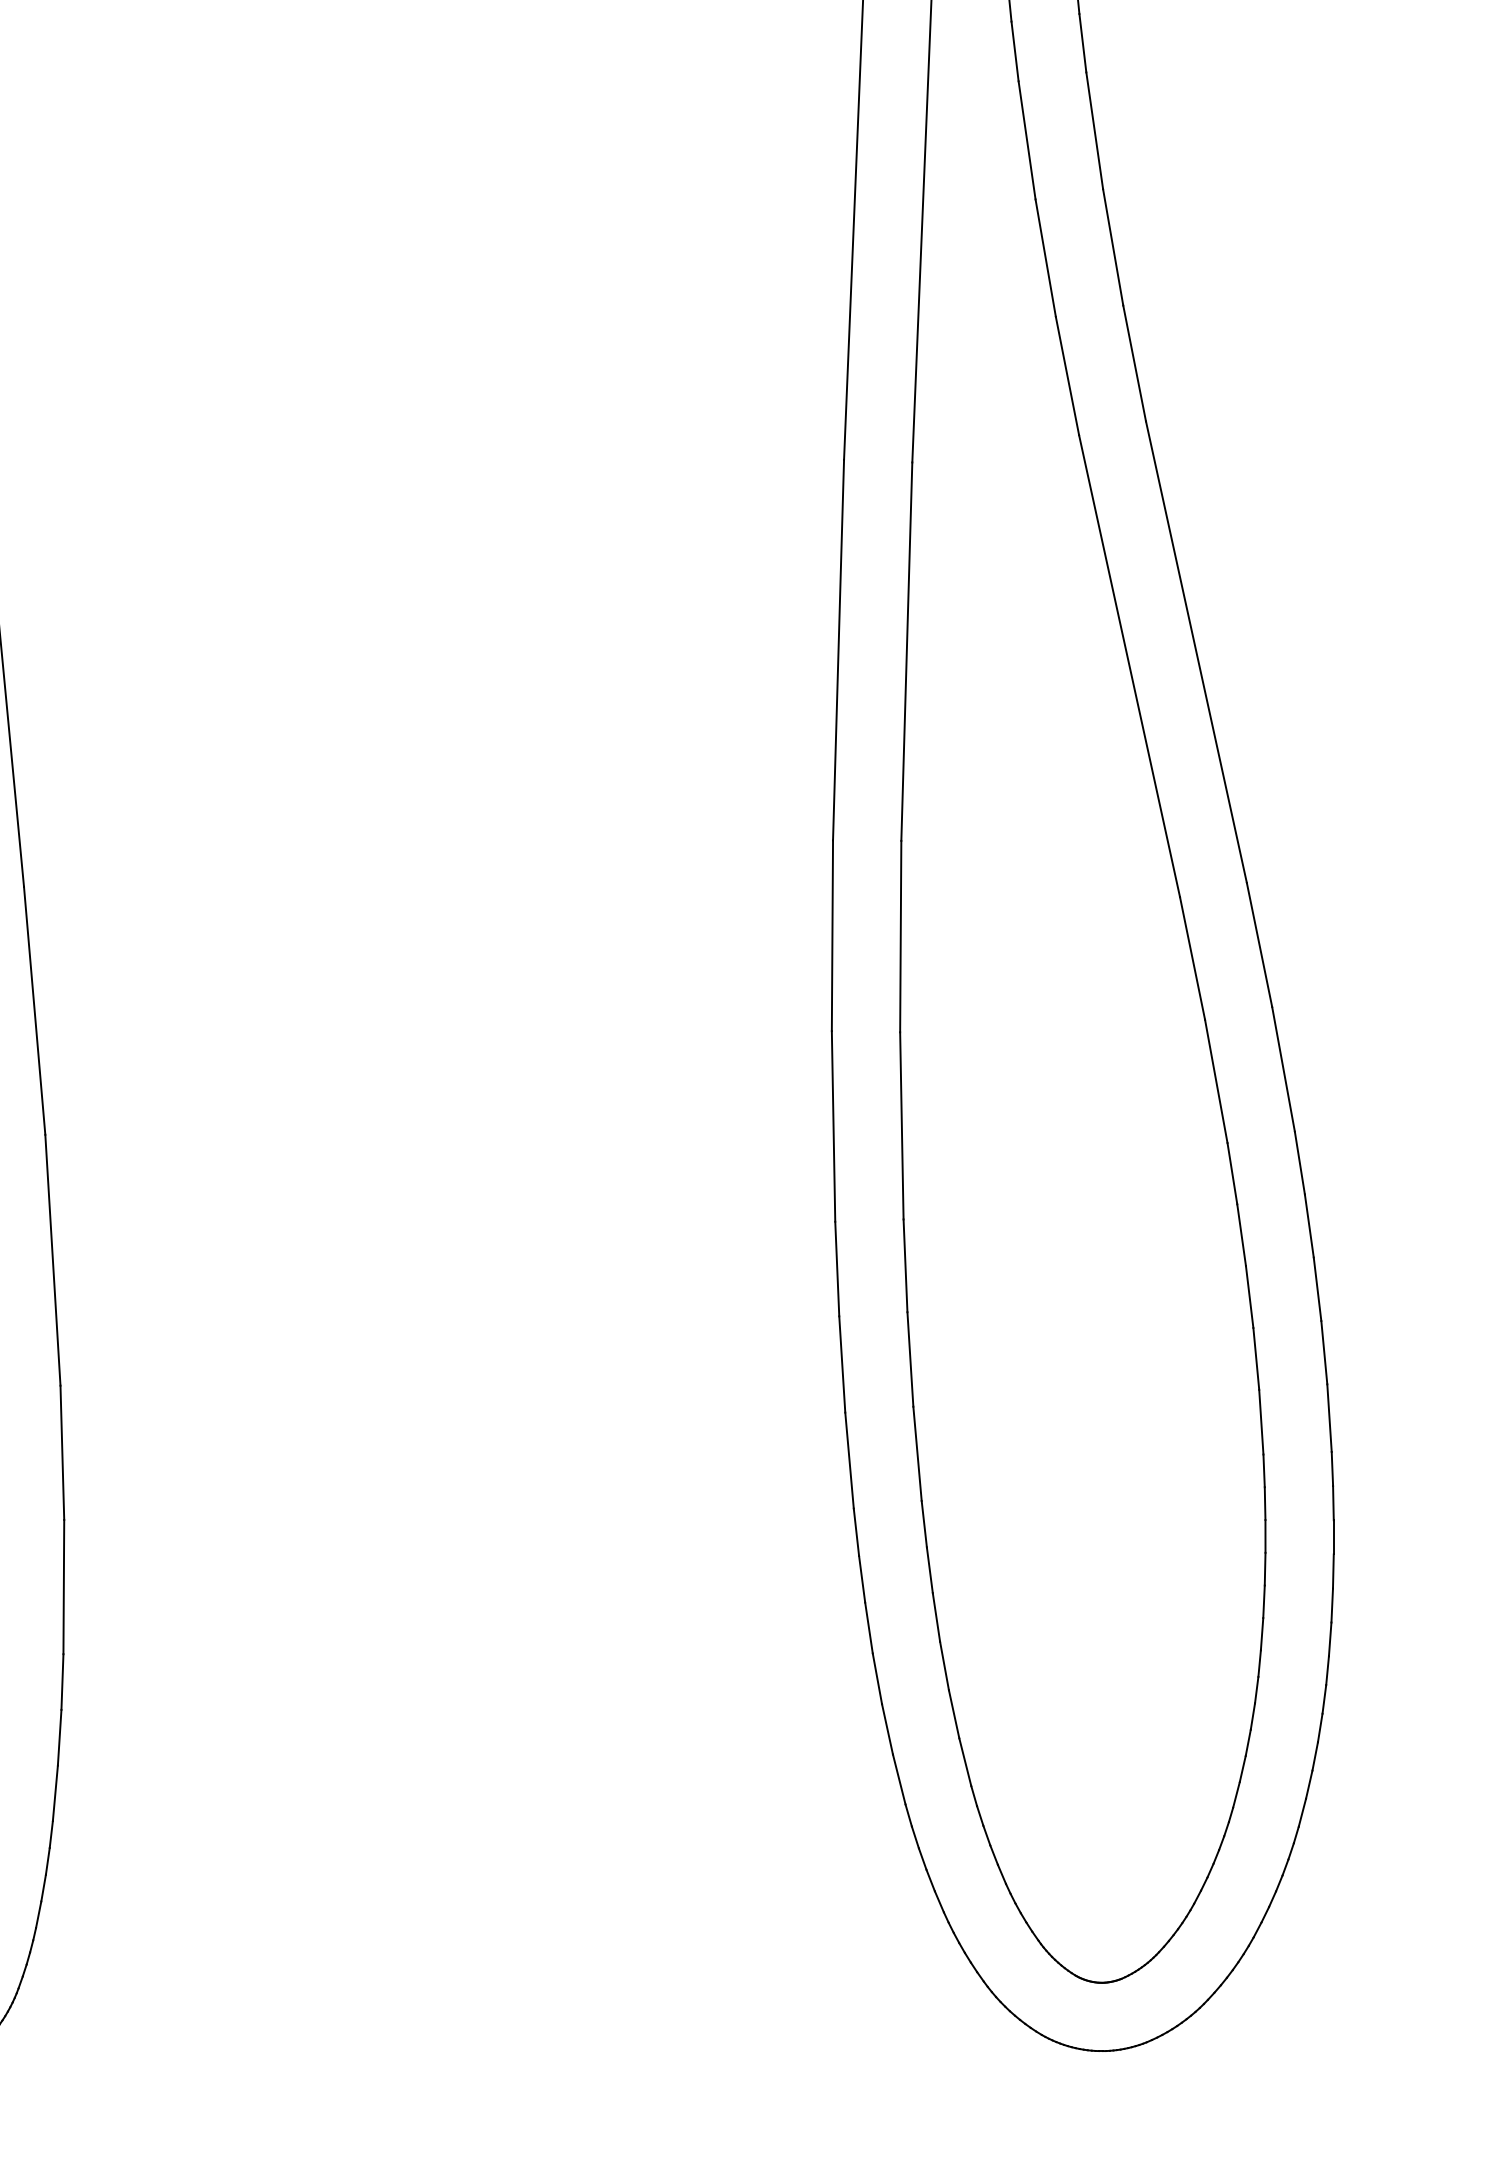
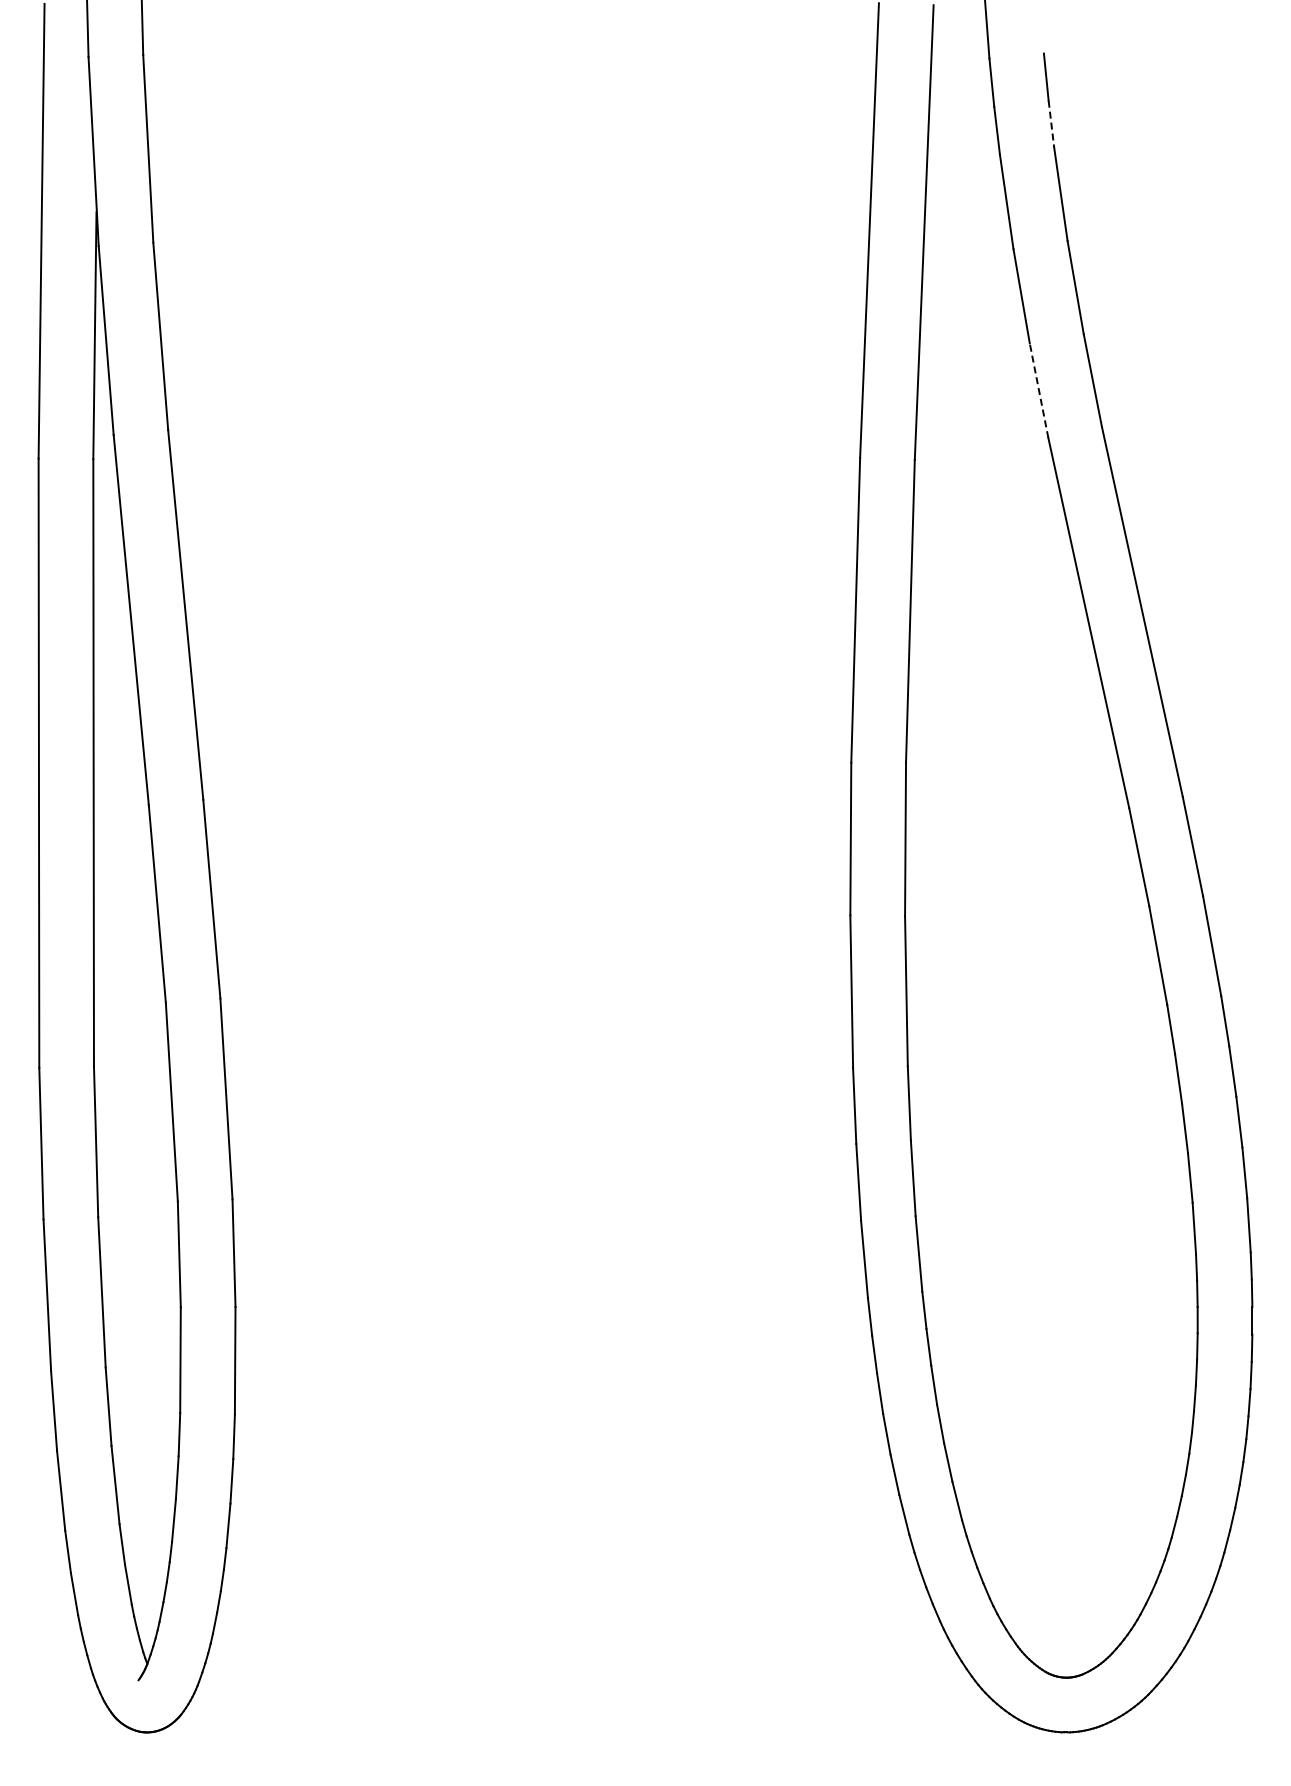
line: (1082, 43) -> (1051, 124), solid -> dashed
line: (1066, 375) -> (1038, 390), solid -> dashed

